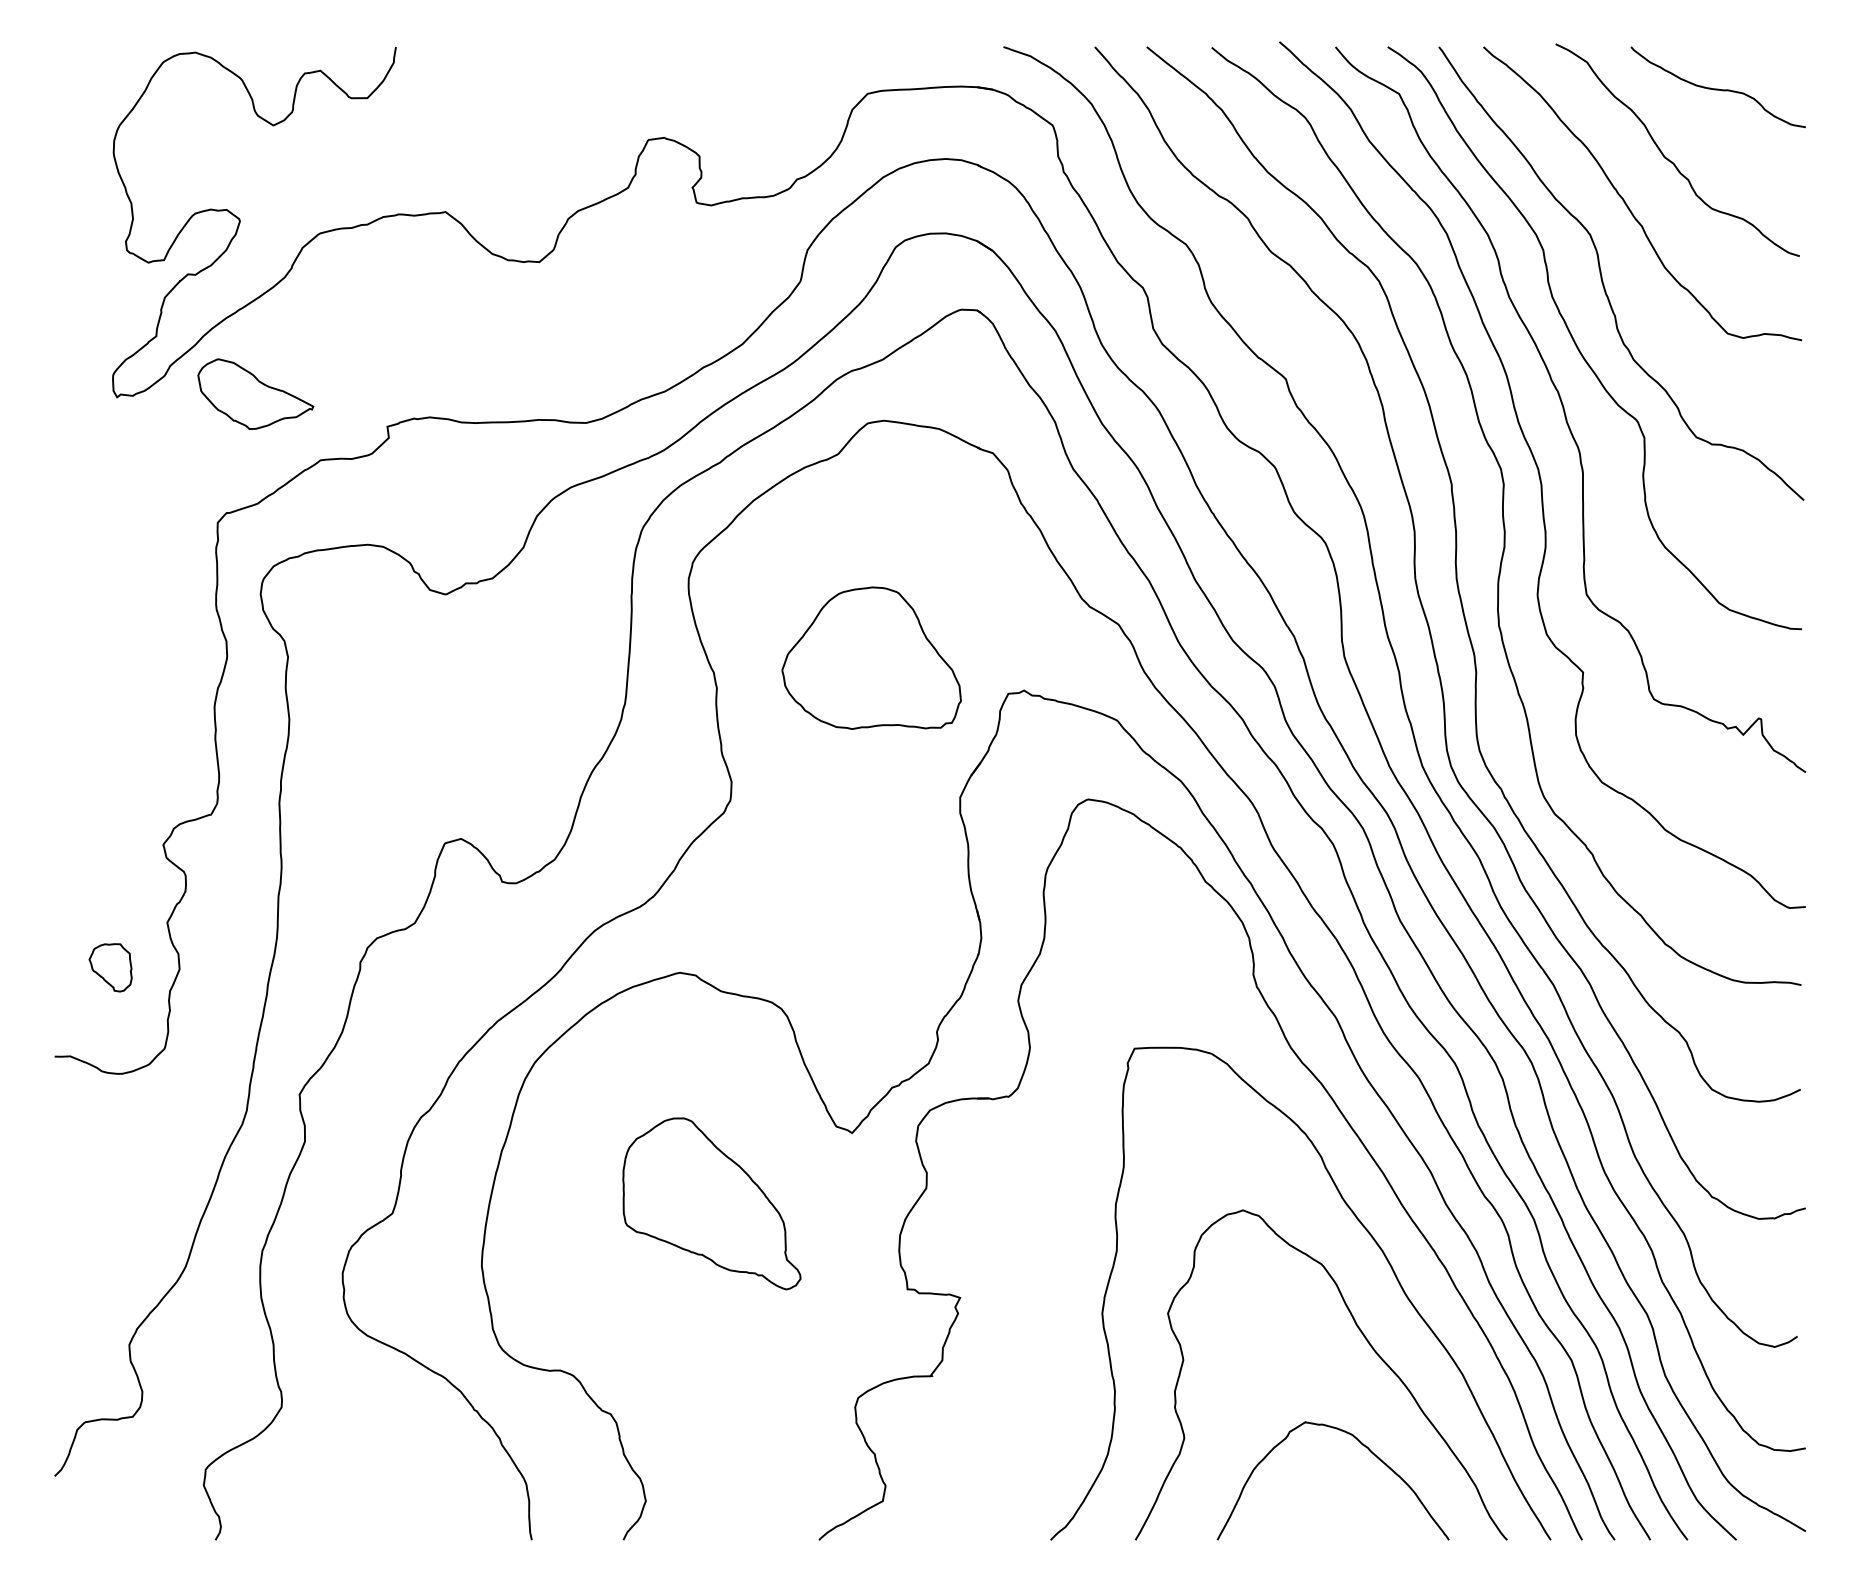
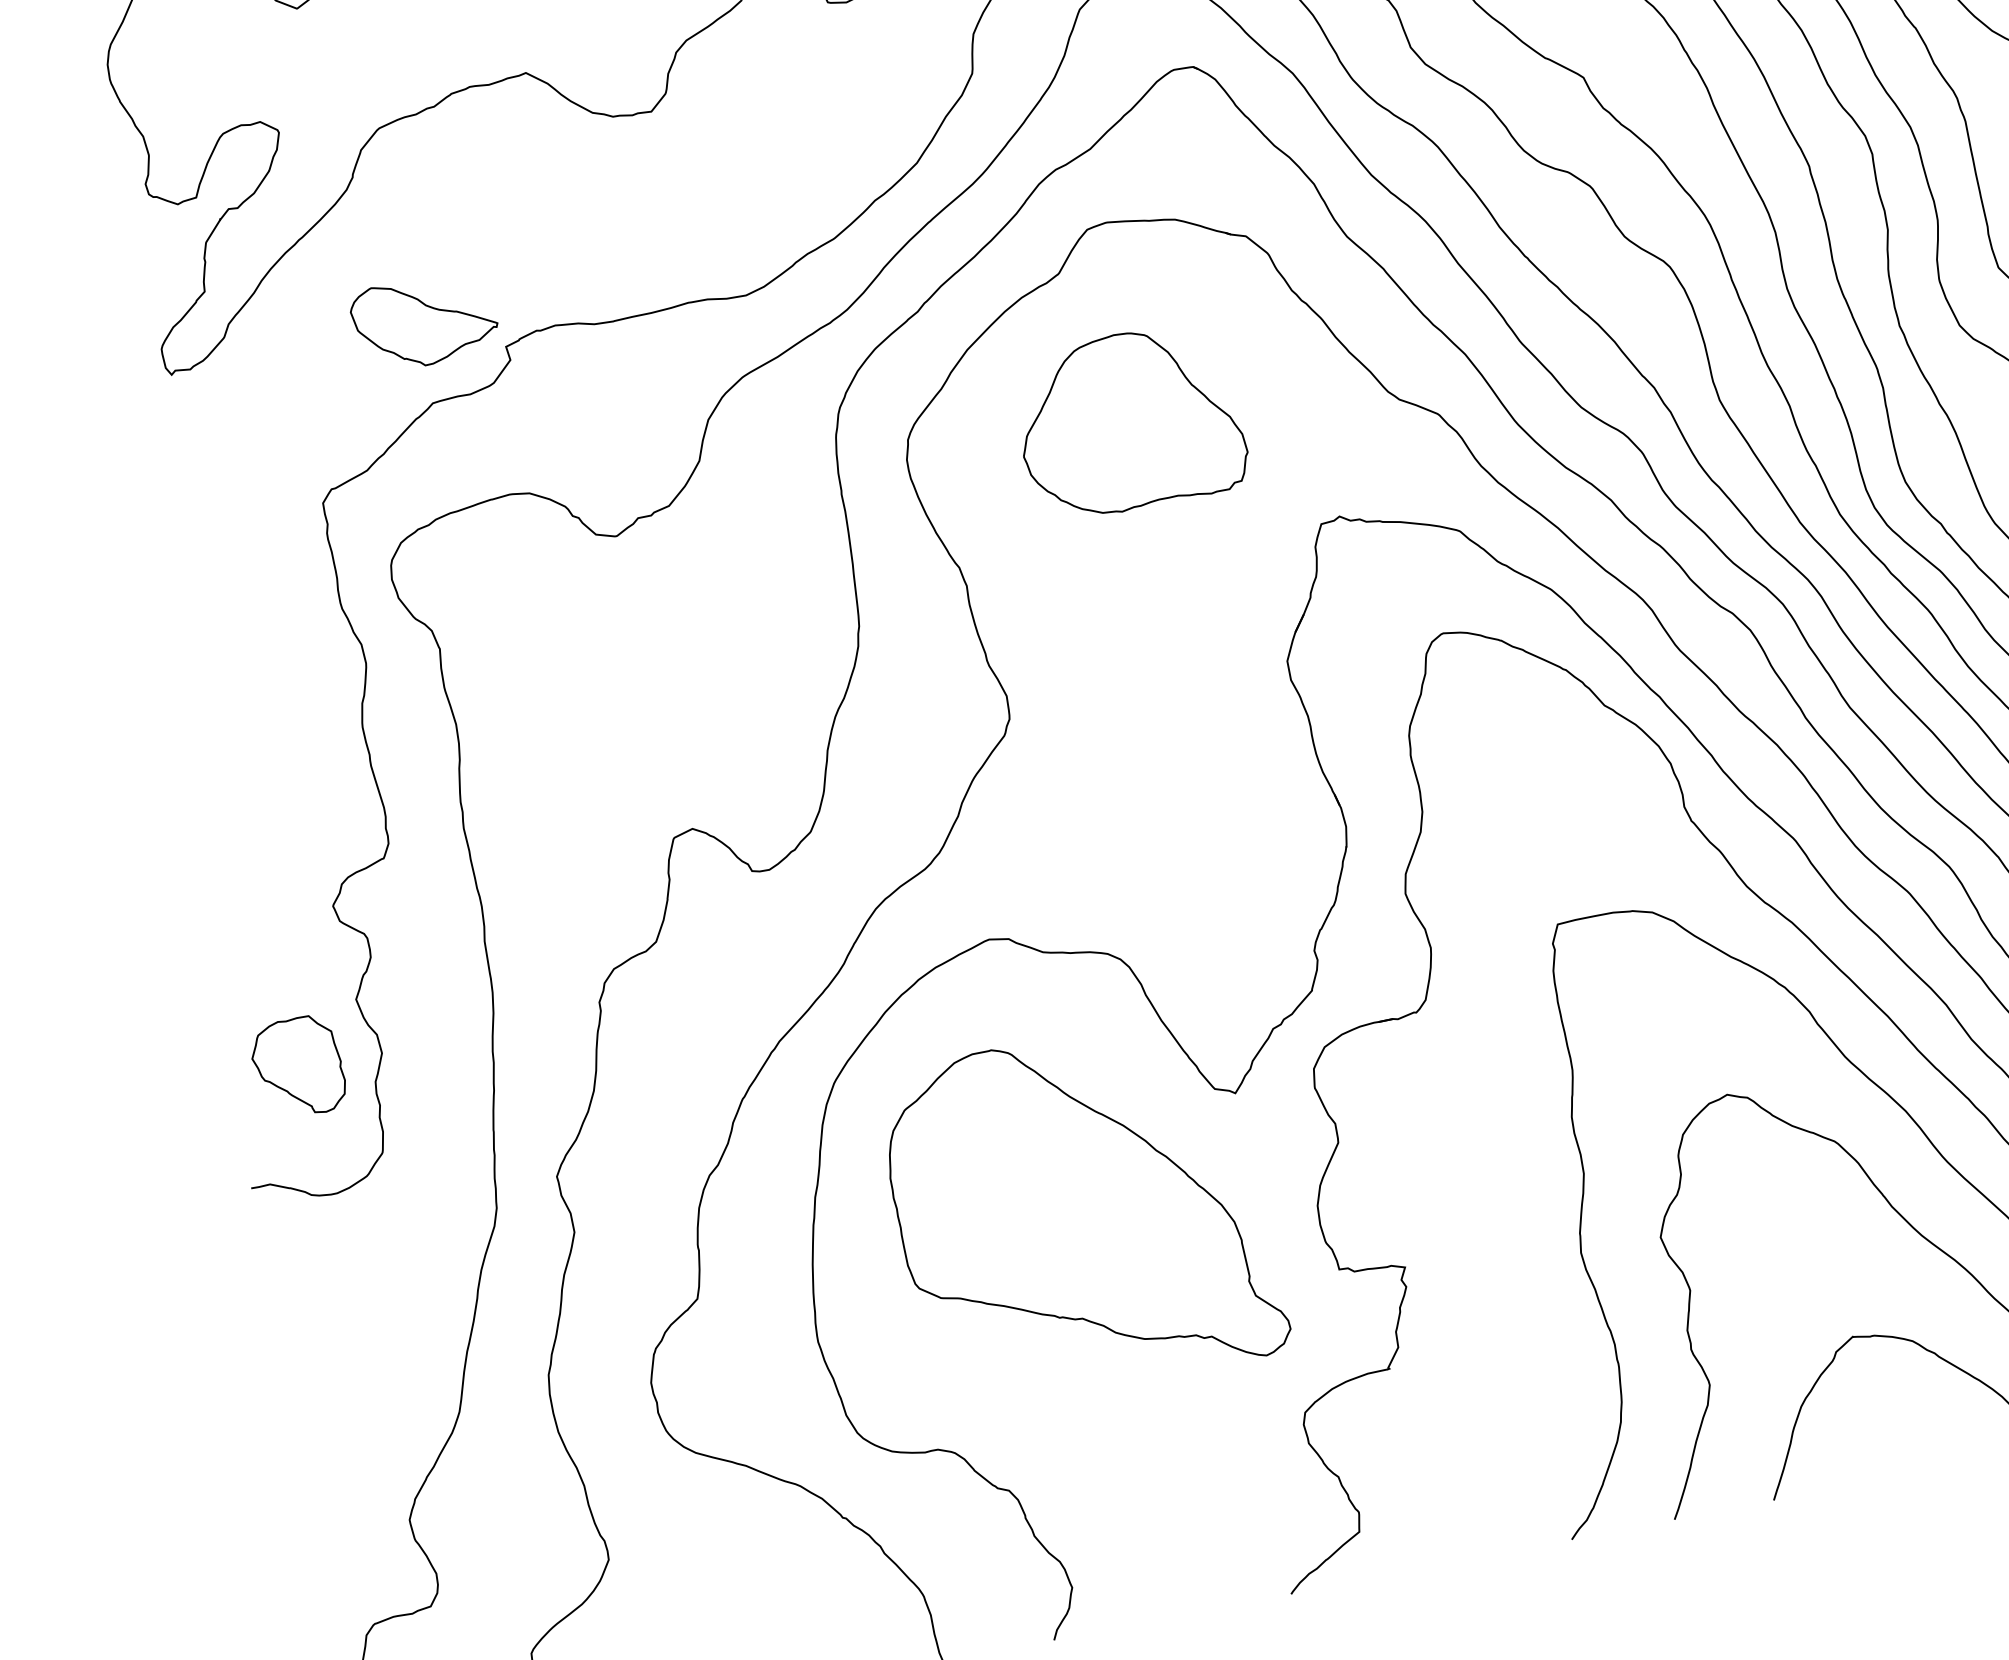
part: (255, 393) -> (424, 320), moved
part: (871, 657) -> (1128, 420), moved
part: (110, 967) -> (297, 1067), size x1.67
part: (711, 1203) -> (1081, 1211), size x1.67

